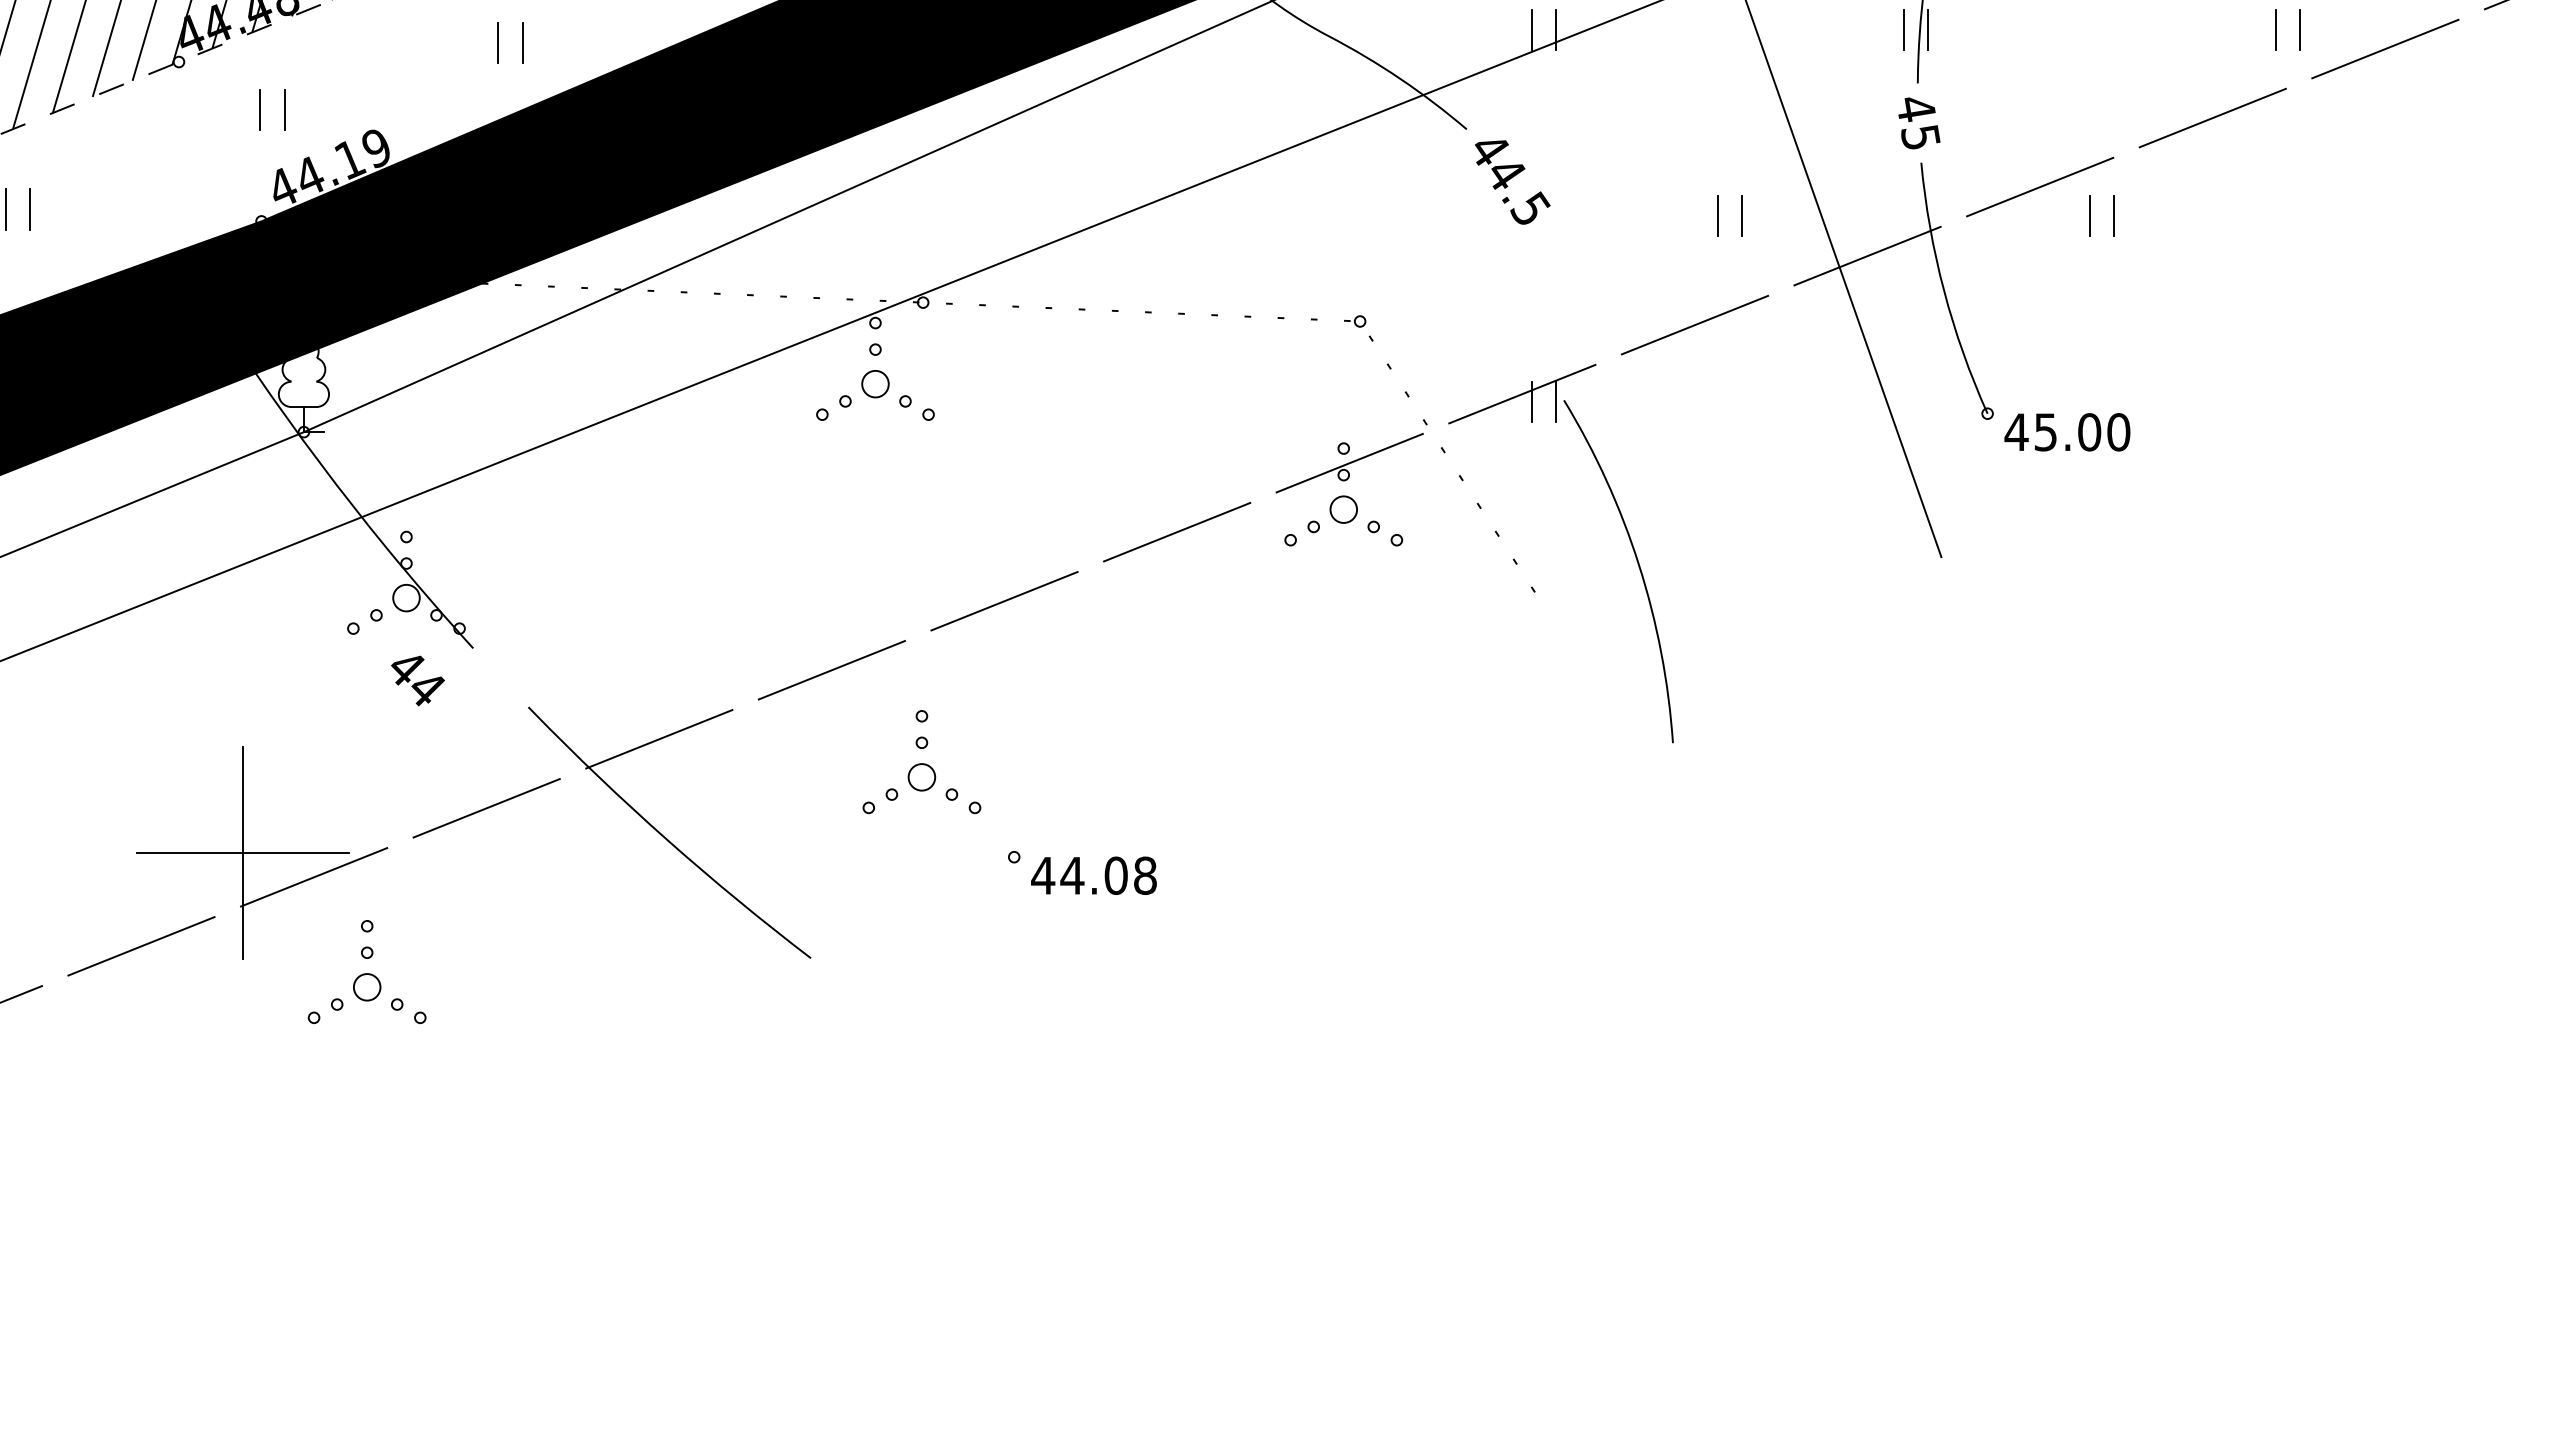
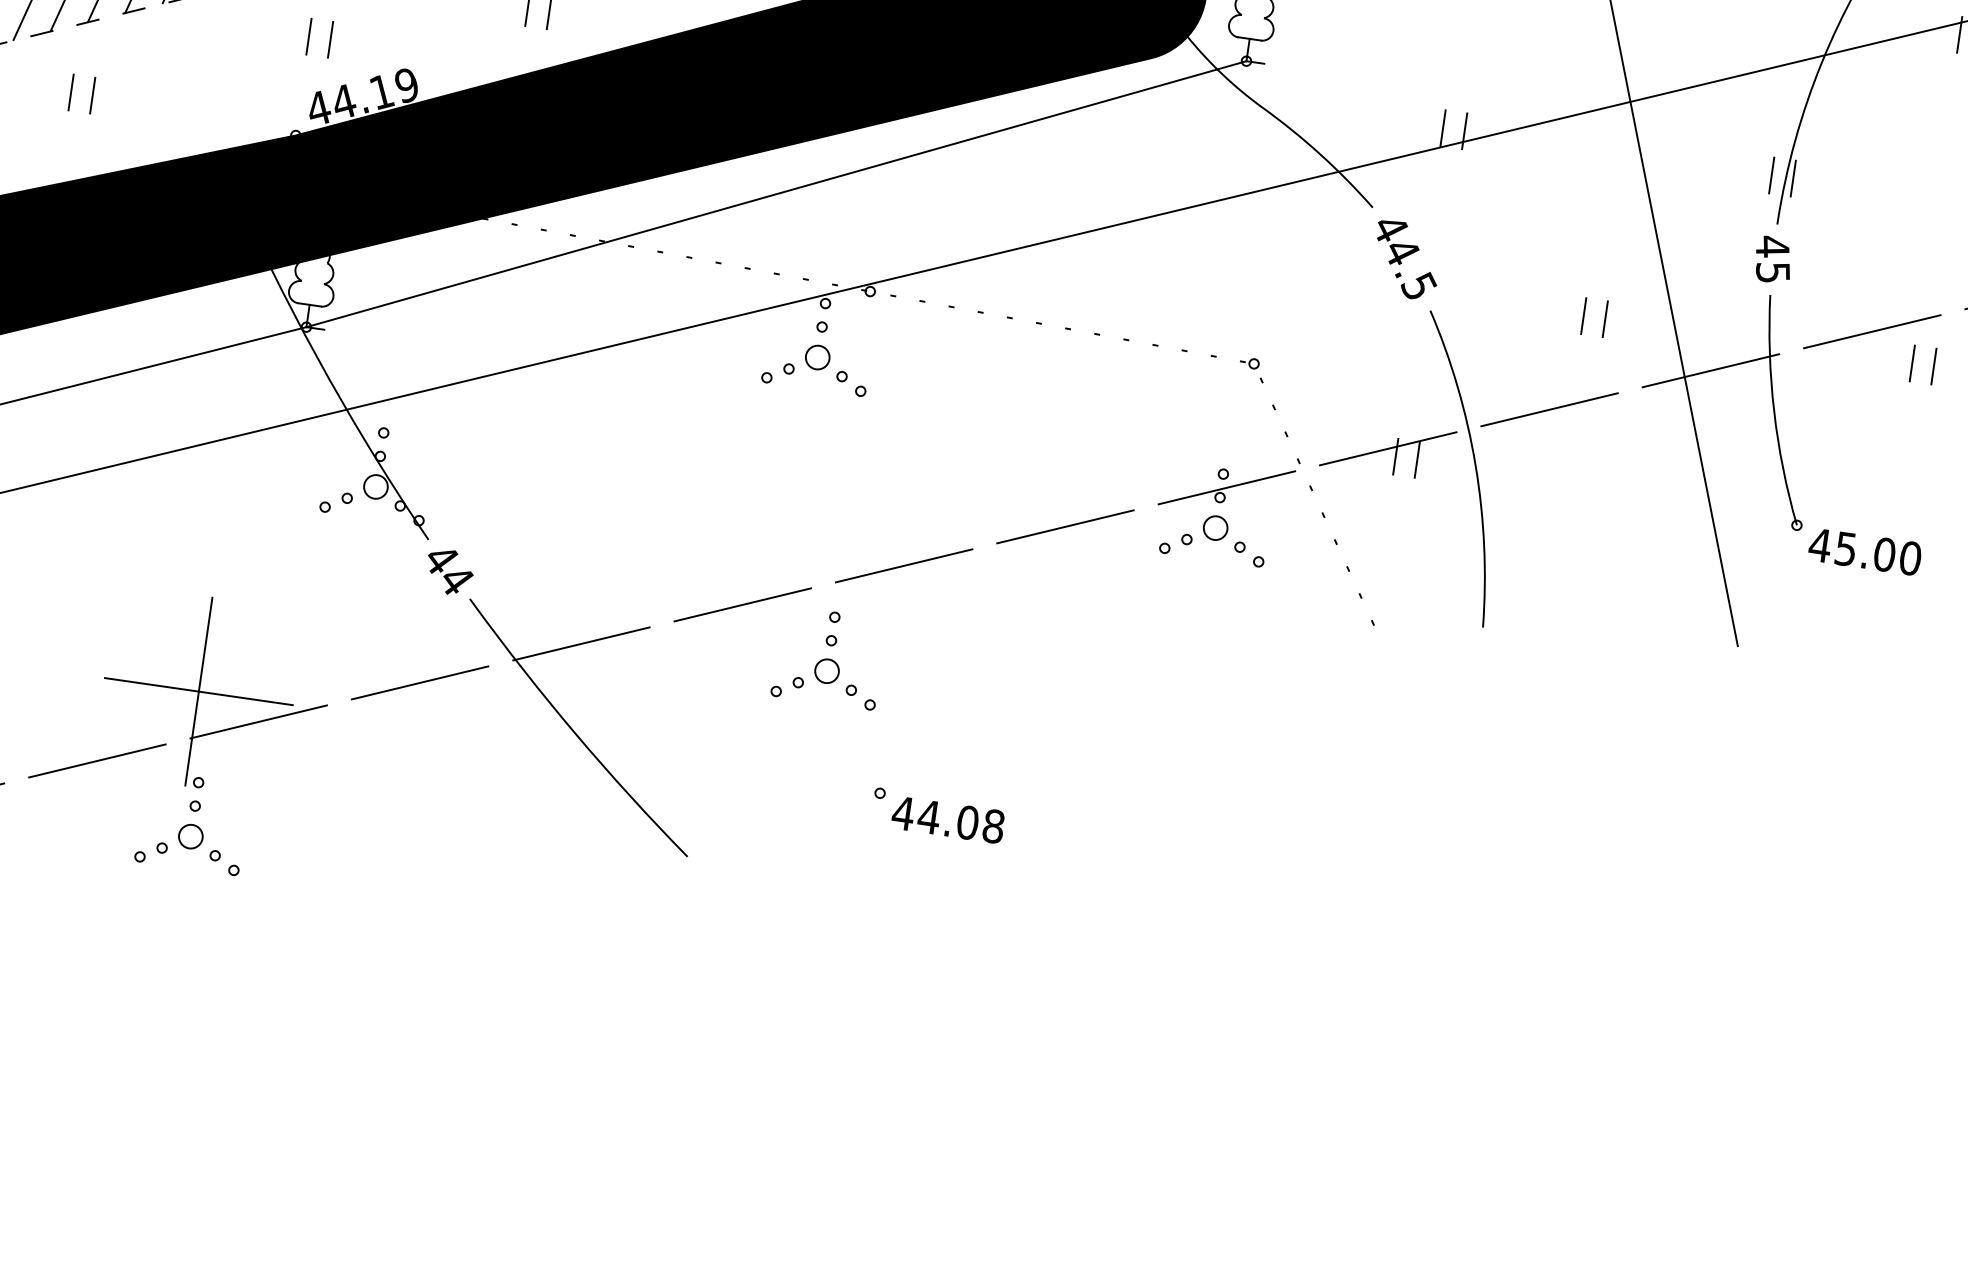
curve: (1637, 564) -> (1474, 465), moved
text: (417, 680) -> (449, 571), moved
part: (921, 762) -> (828, 658), moved
part: (366, 971) -> (192, 822), moved

